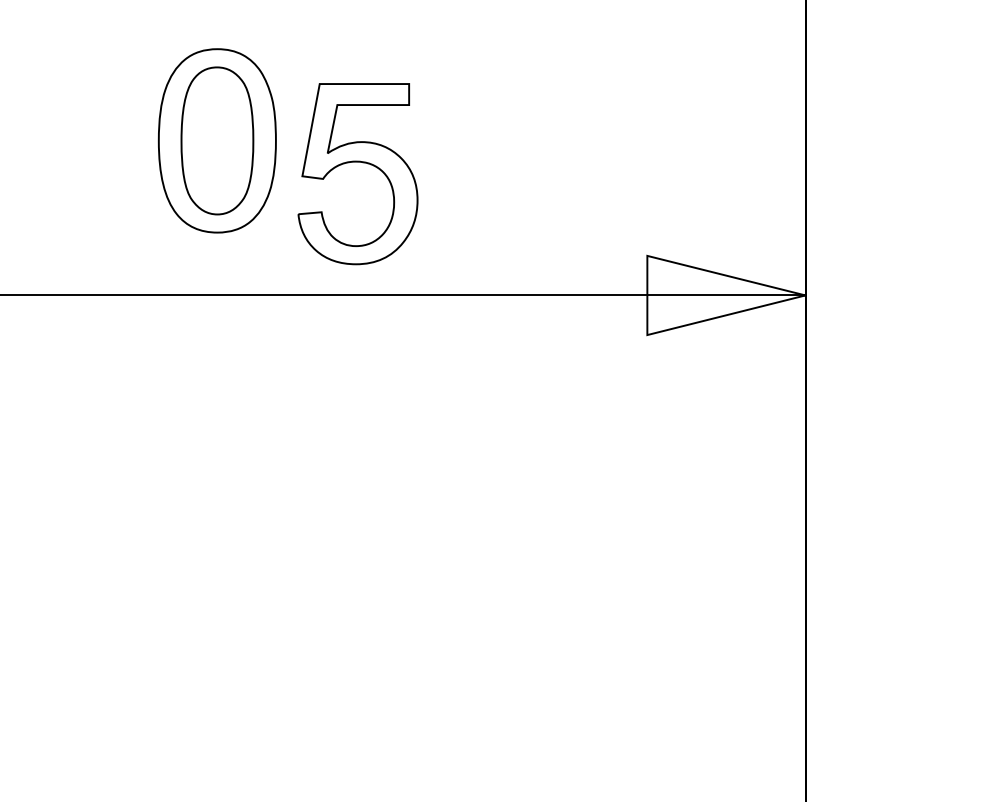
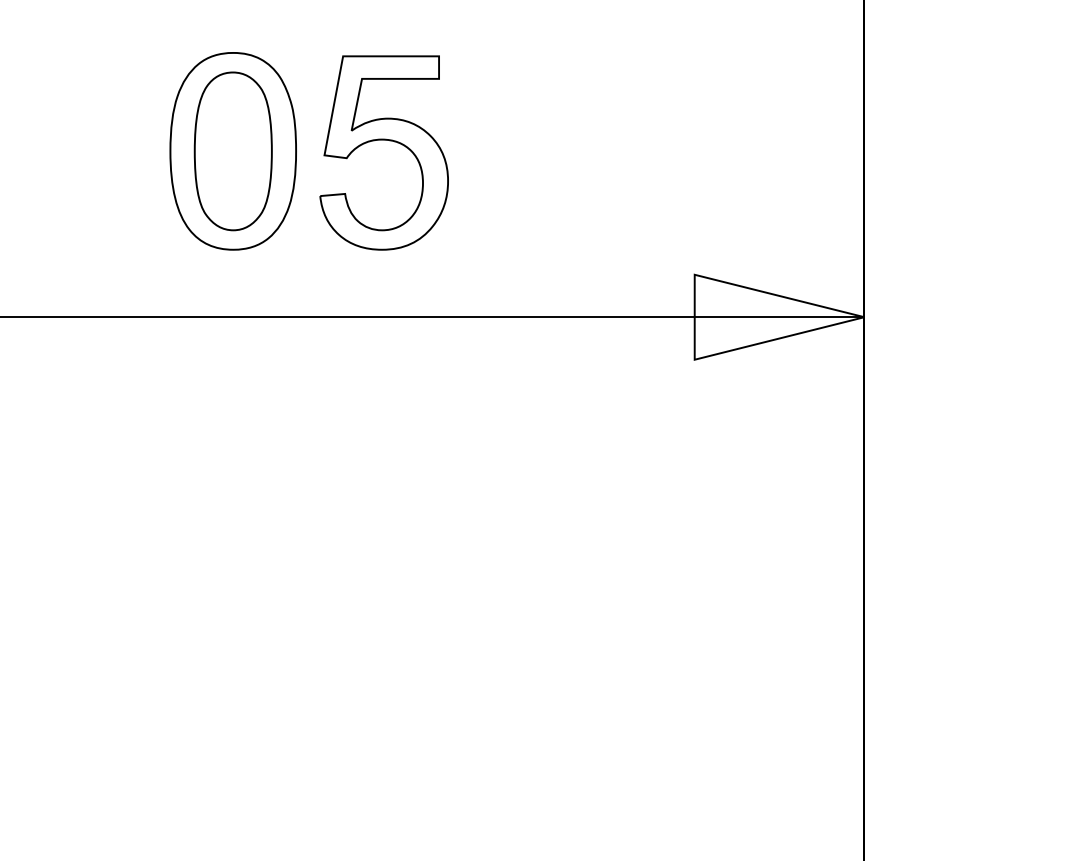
part: (357, 162) -> (383, 140), moved

